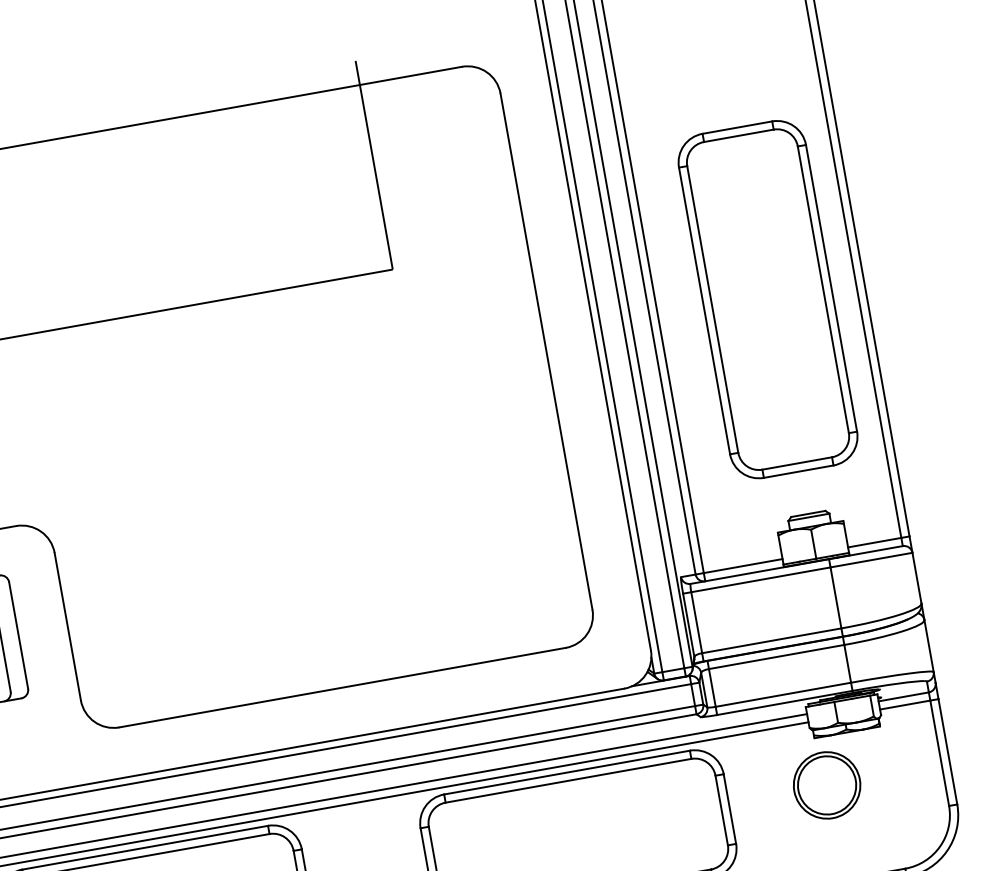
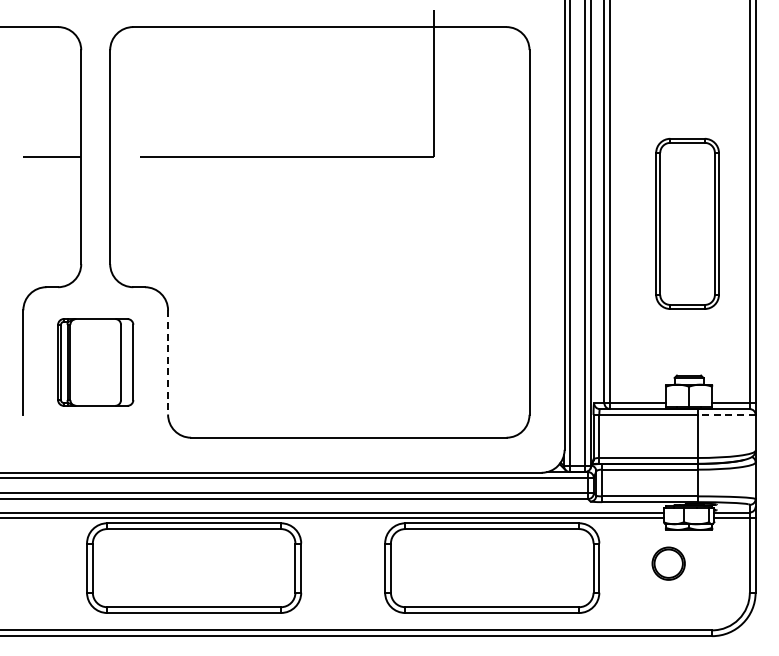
part: (767, 299) -> (687, 223), size x0.7
line: (871, 559) -> (726, 414), solid -> dashed
line: (68, 626) -> (168, 362), solid -> dashed
part: (826, 785) -> (668, 563), size x0.7

